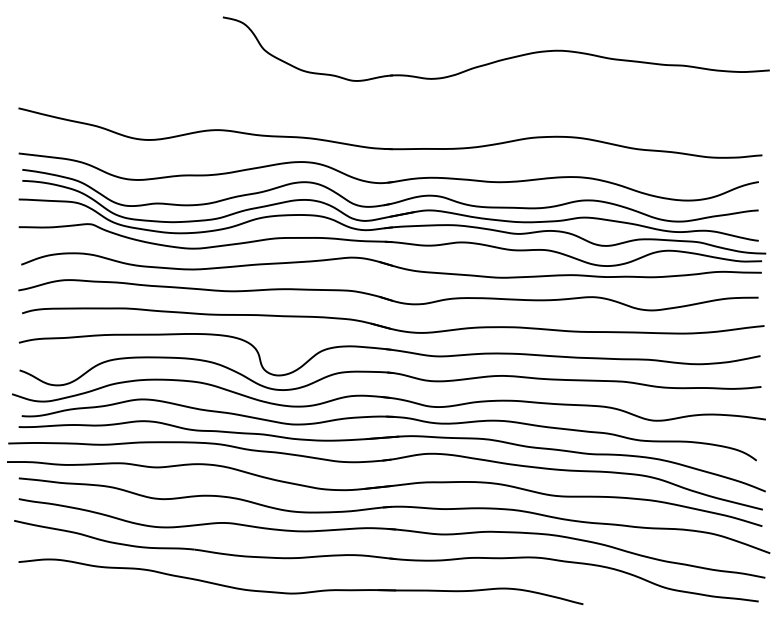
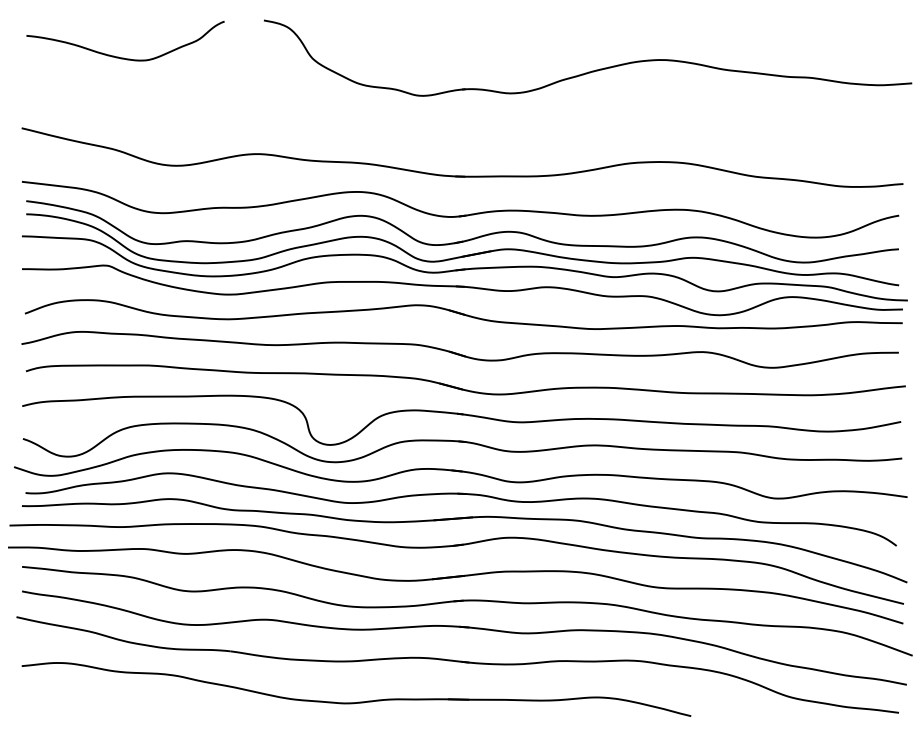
curve: (105, 48) -> (124, 57), added

